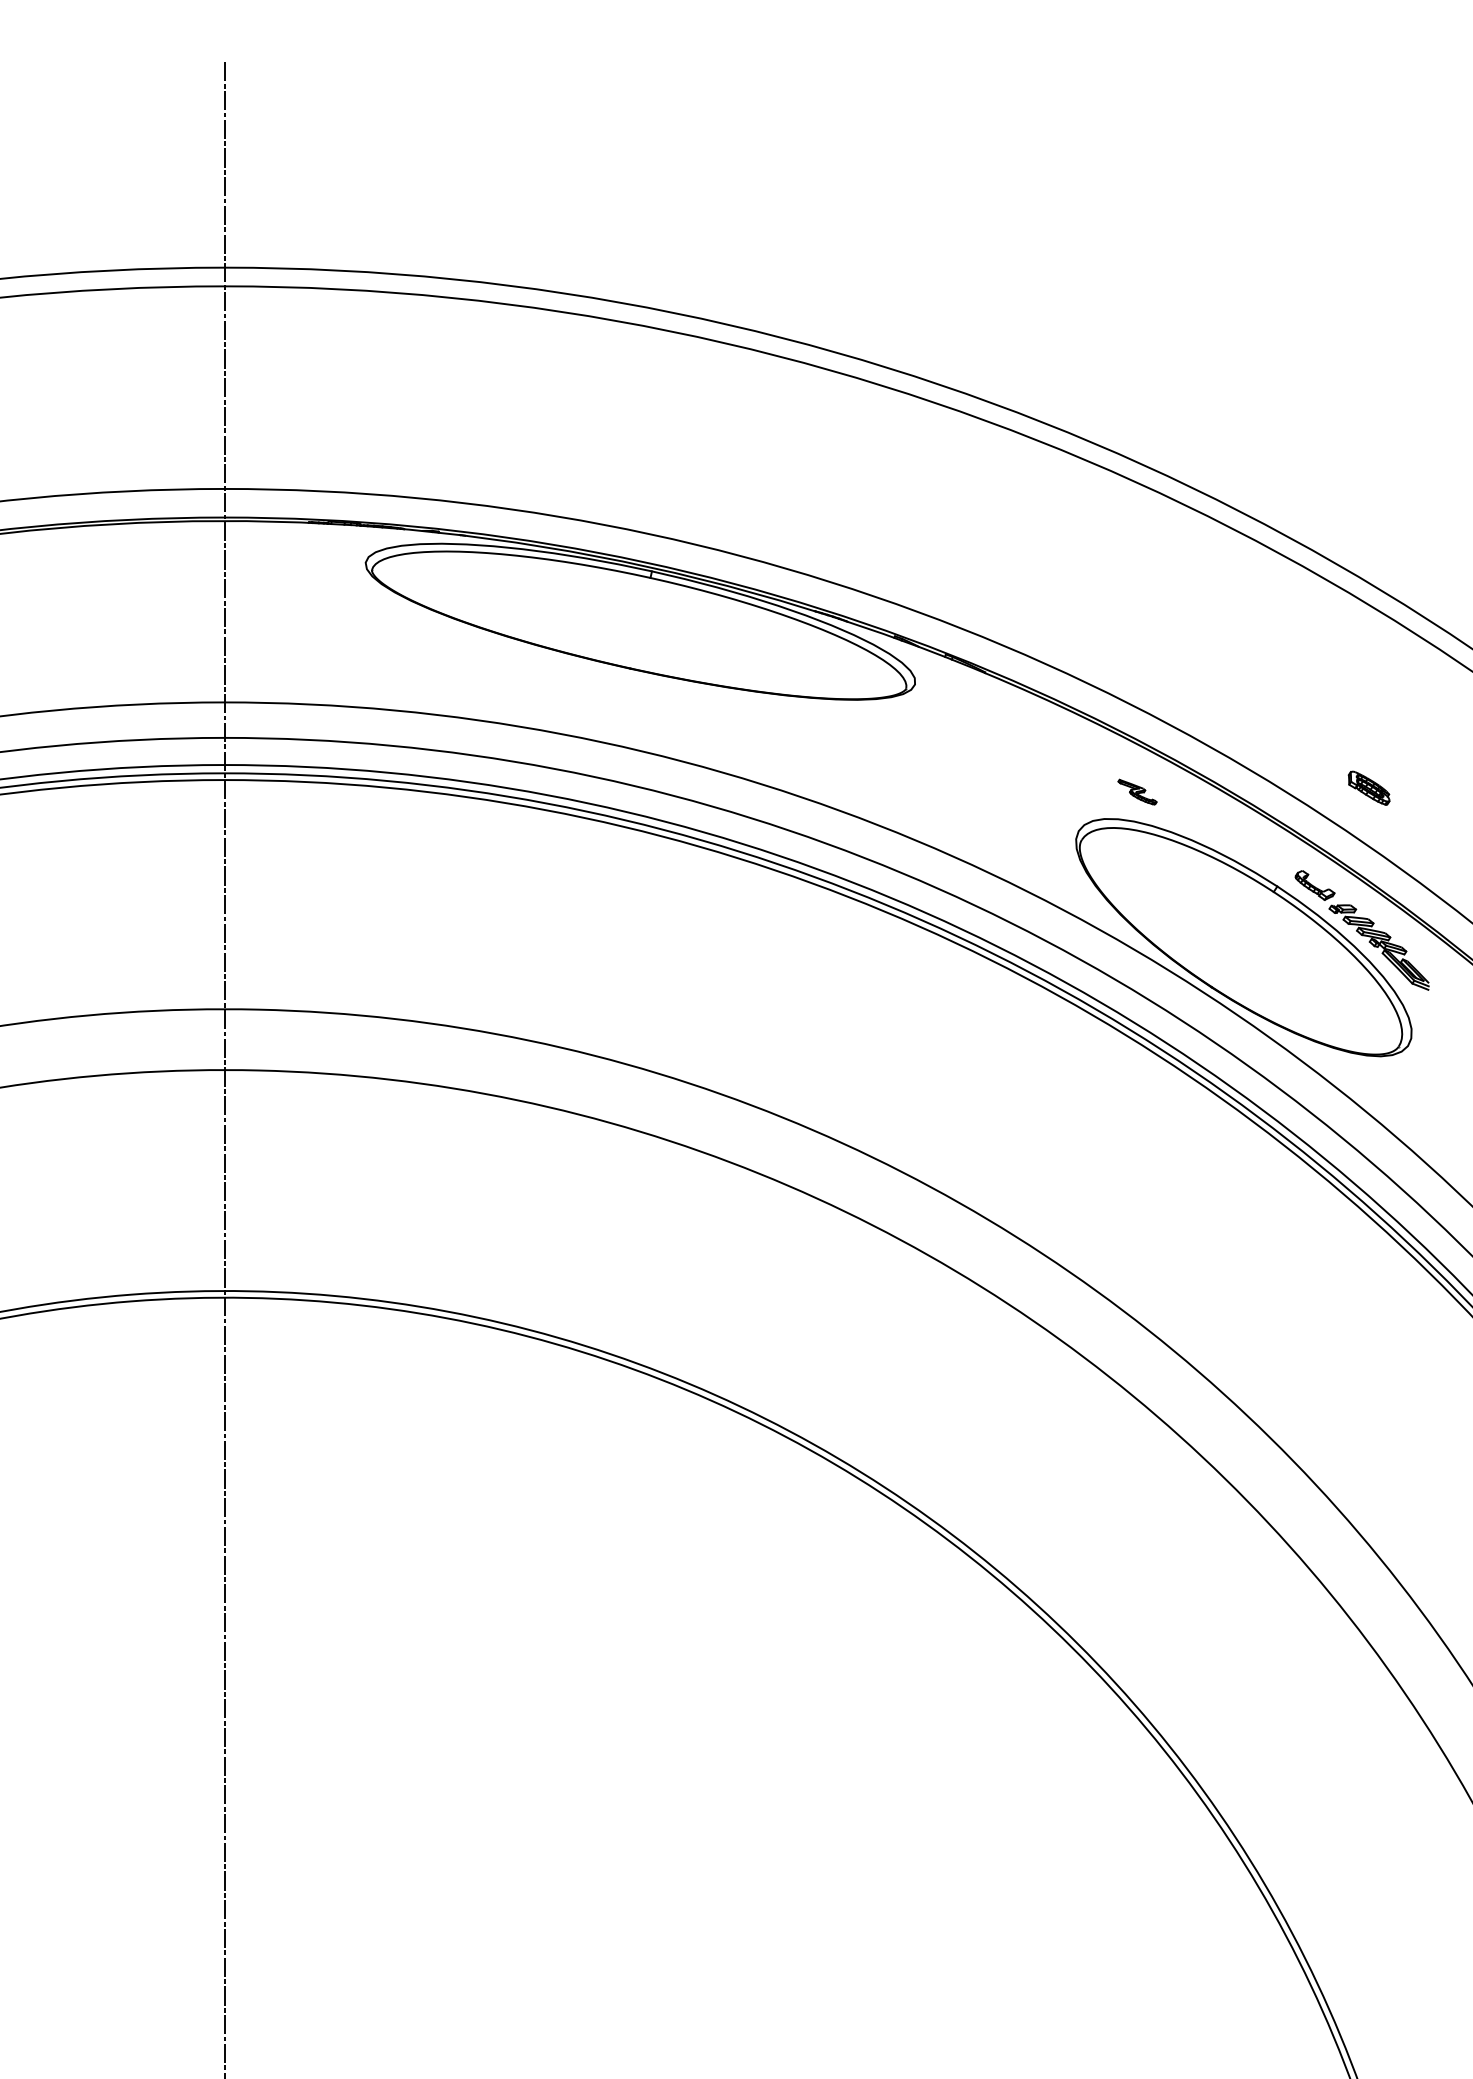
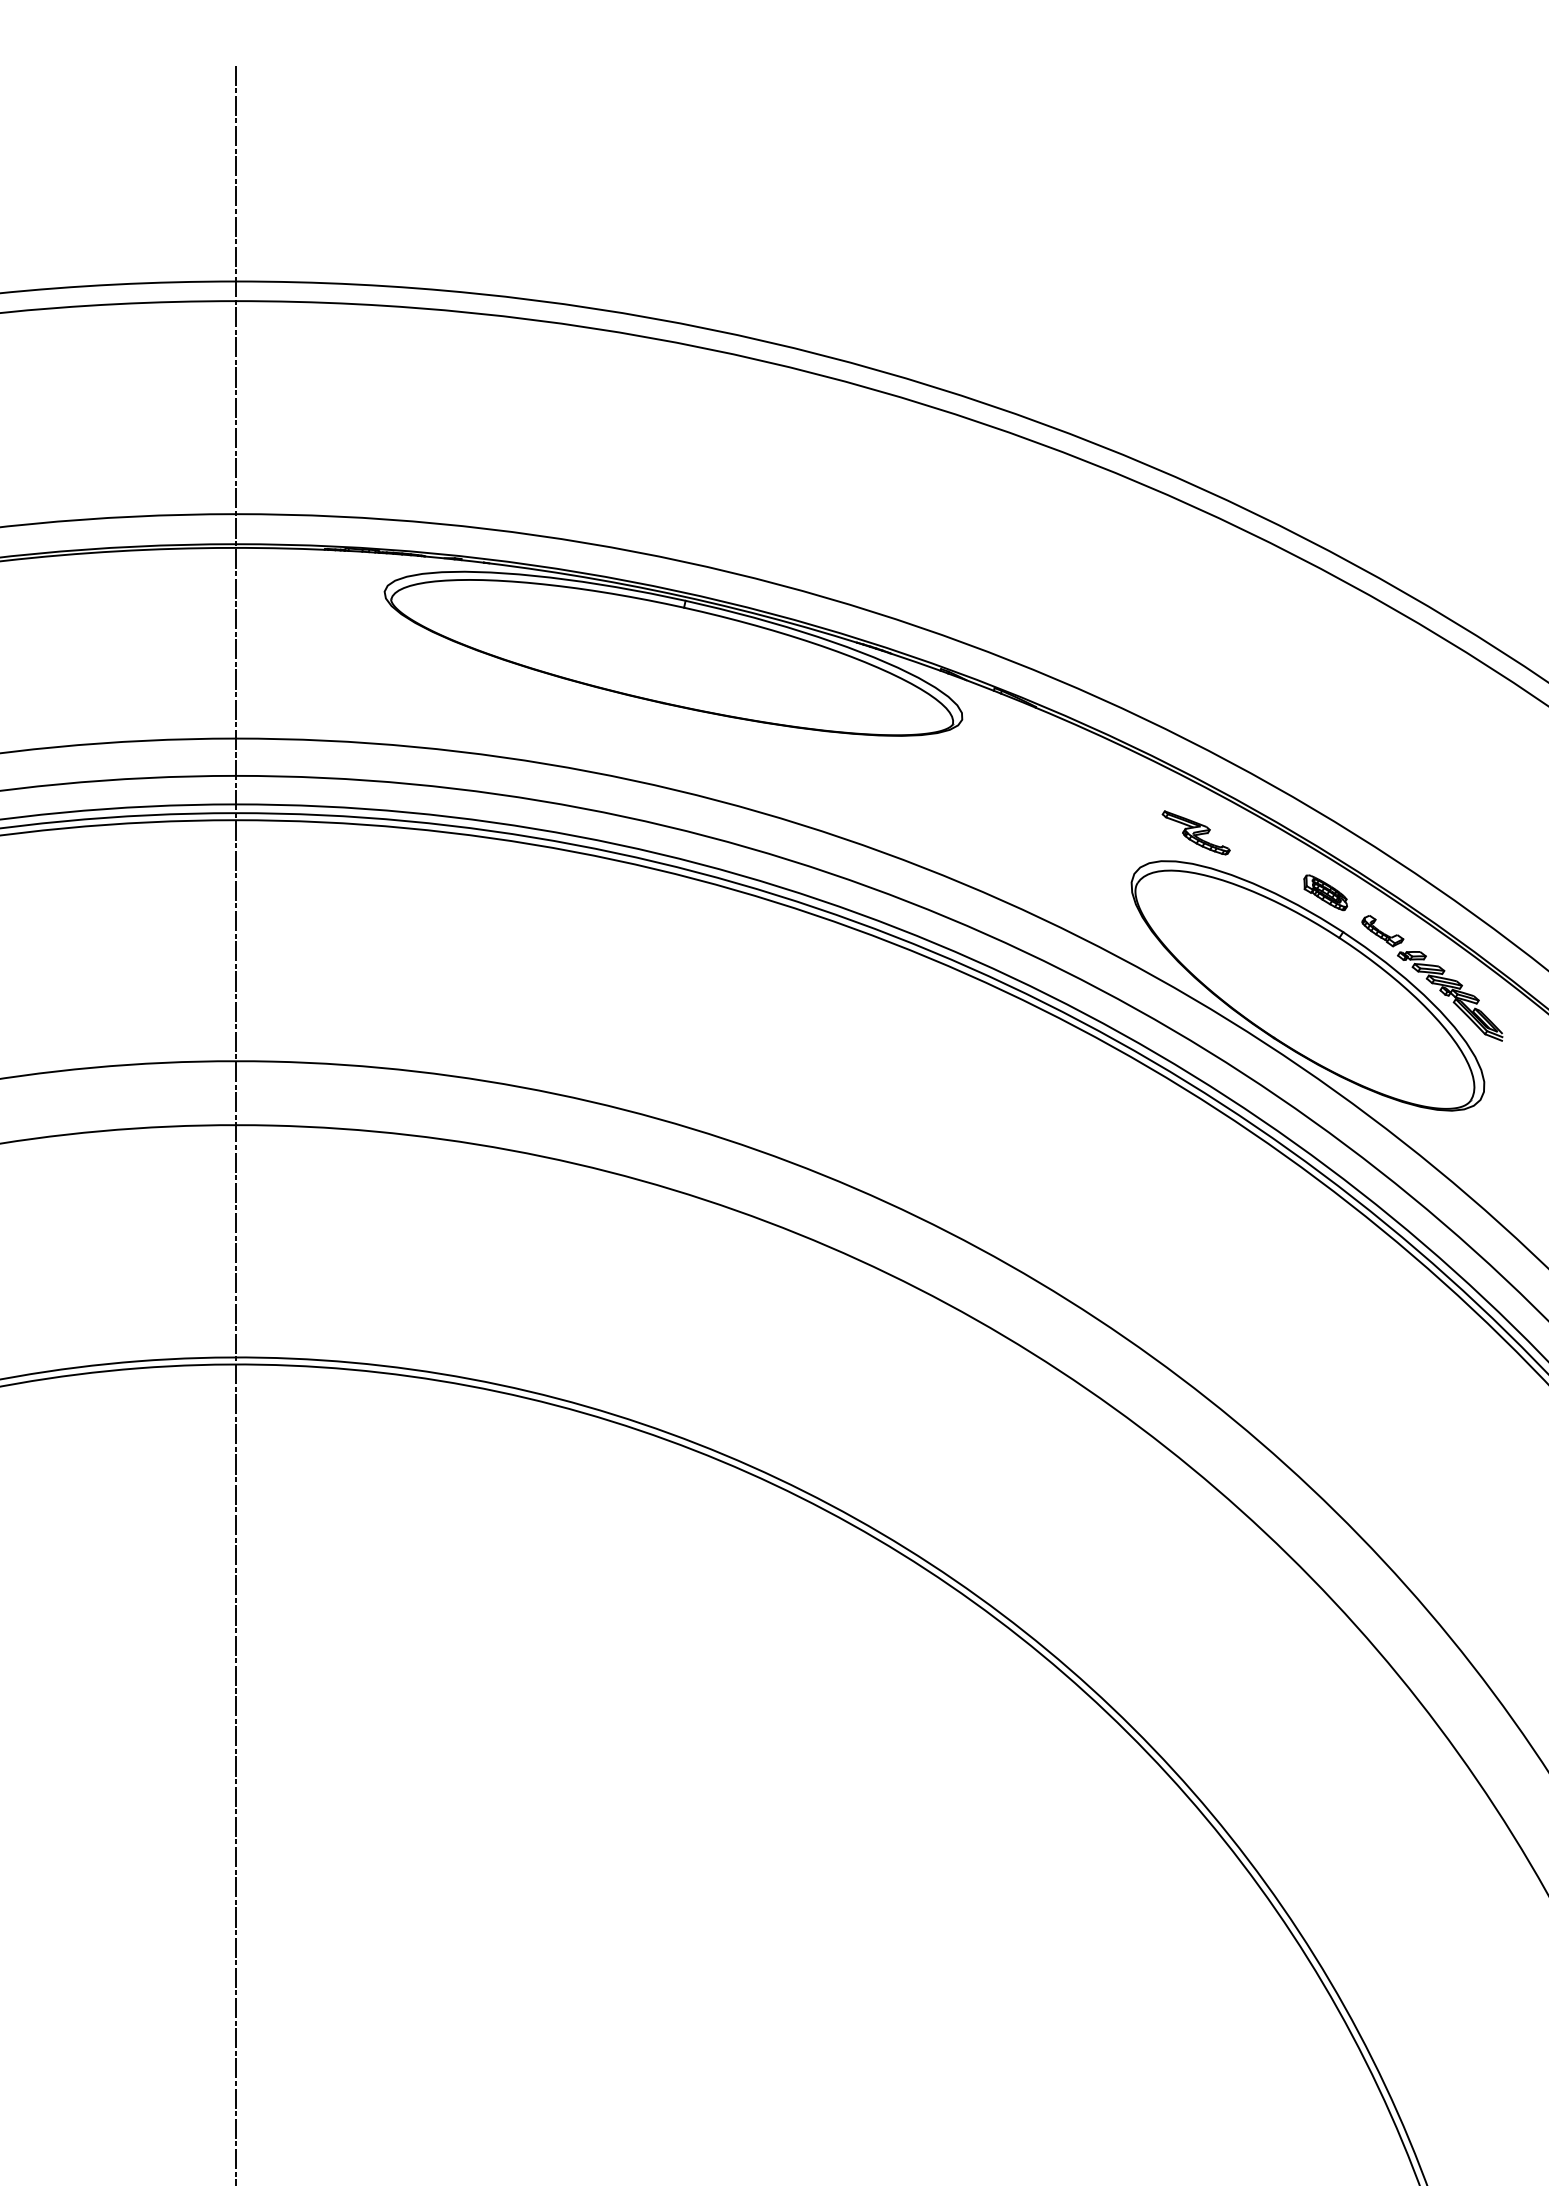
part: (1368, 787) -> (1325, 892), moved
part: (1136, 791) -> (1195, 832), size x1.67

